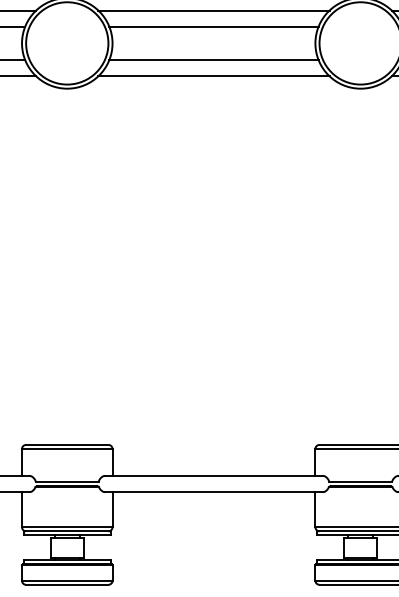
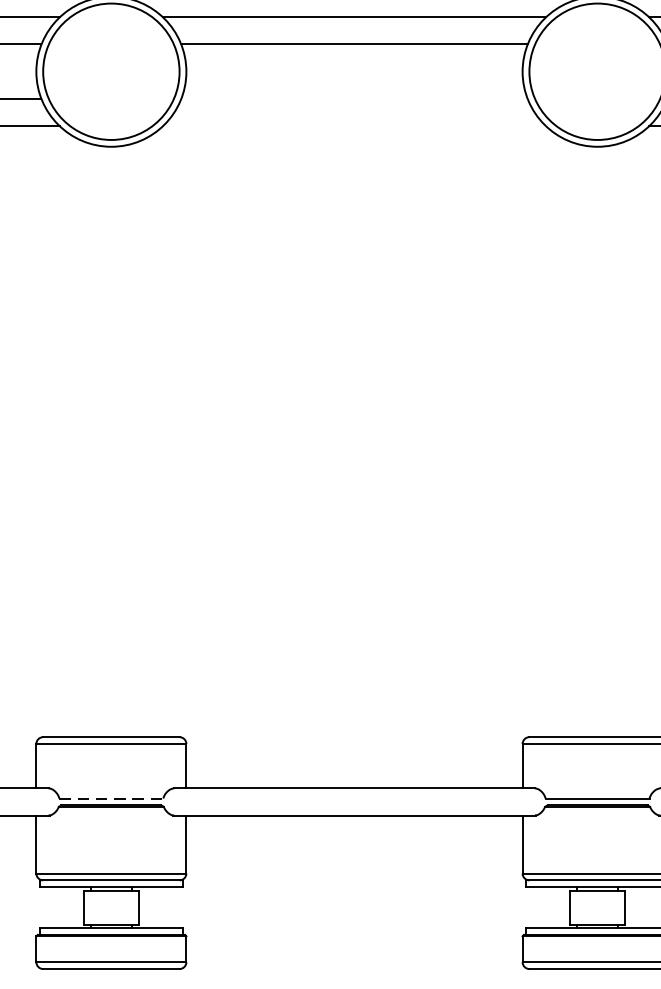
line: (213, 59) -> (353, 98), removed
line: (213, 76) -> (353, 126), removed
line: (67, 481) -> (111, 797), solid -> dashed

